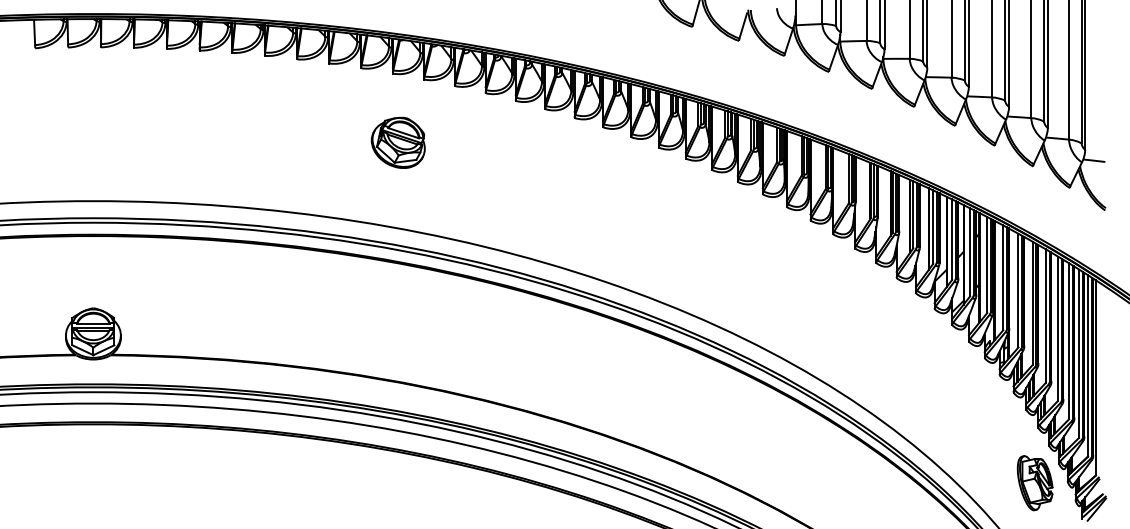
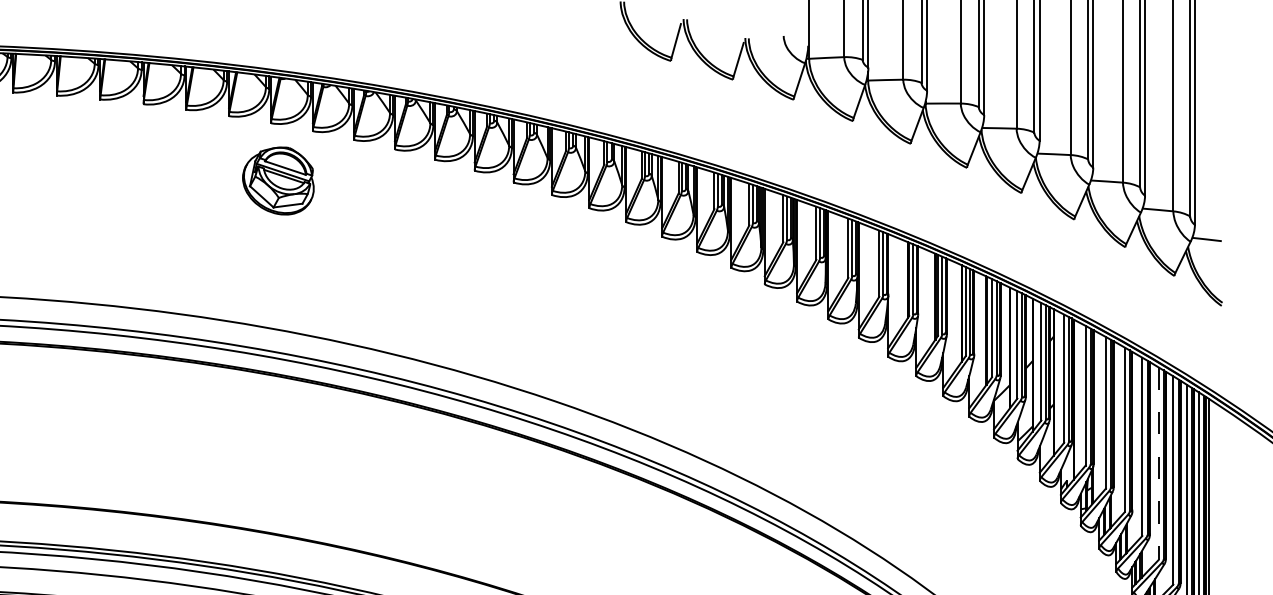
part: (397, 142) -> (277, 180), moved
line: (1057, 329) -> (1157, 464), solid -> dashed

